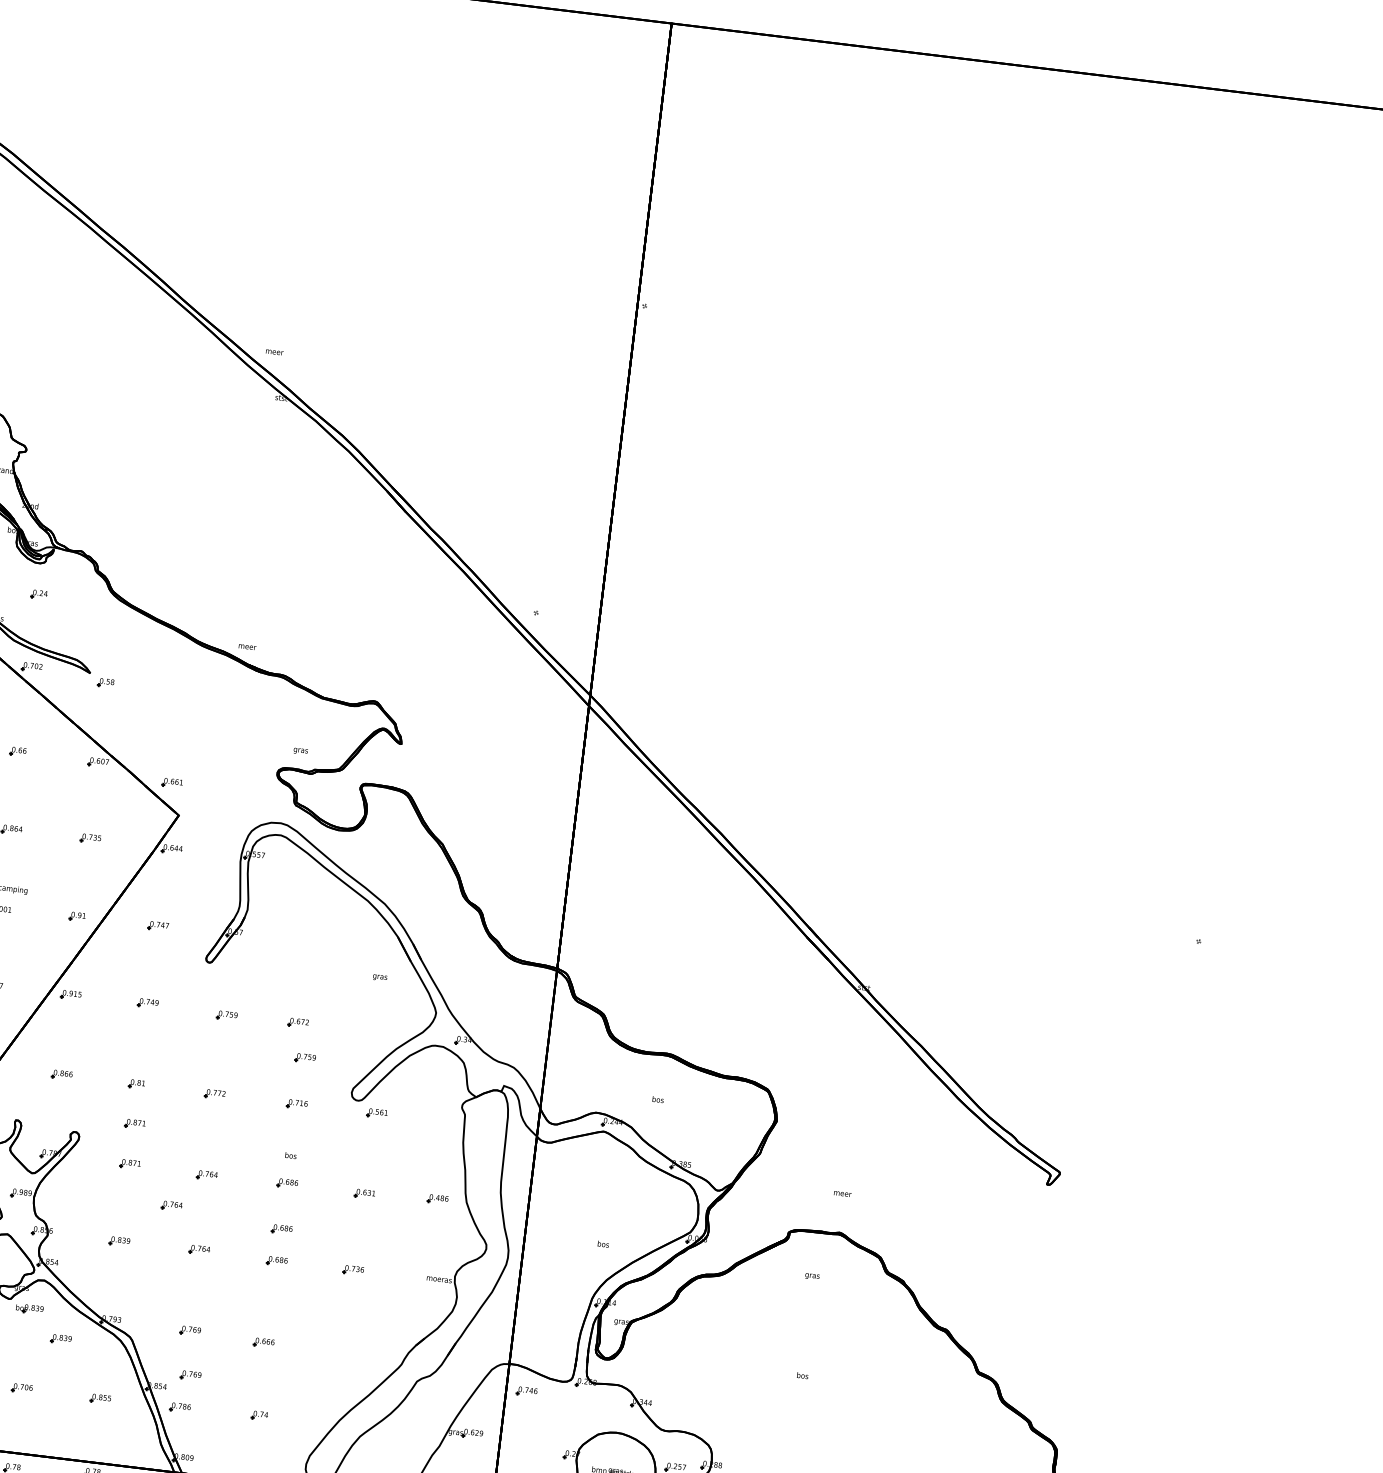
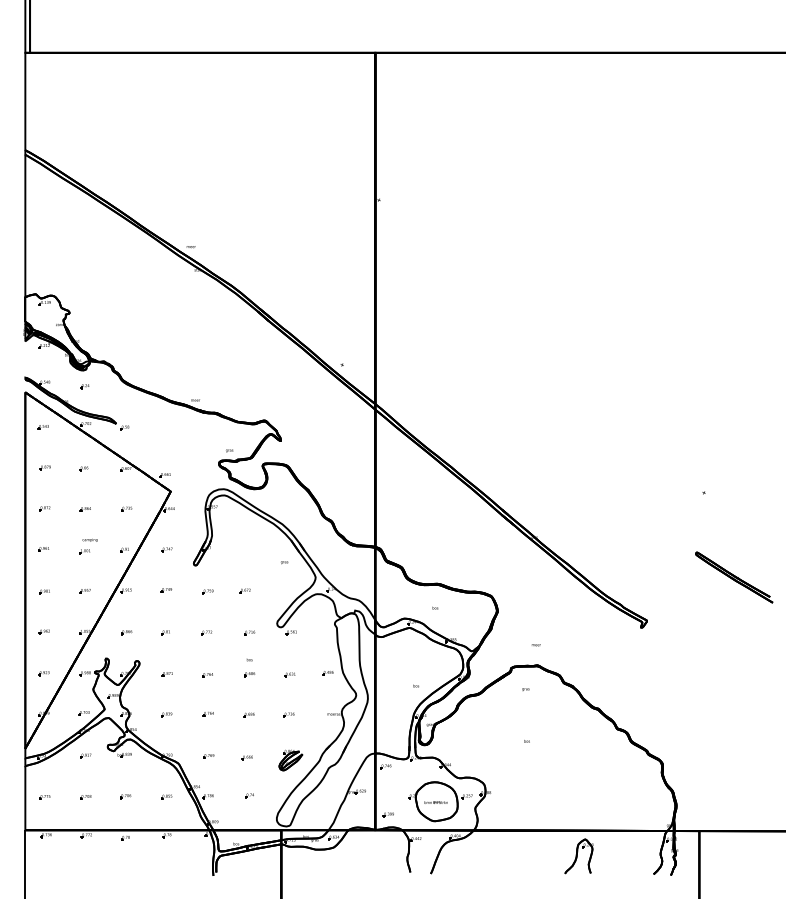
part: (304, 1057) -> (250, 608), removed
part: (1237, 1110) -> (734, 577), added
part: (133, 1124) -> (166, 653), removed
part: (169, 1206) -> (190, 693), removed
part: (281, 1229) -> (249, 698), removed
part: (60, 1338) -> (142, 768), removed
part: (345, 1357) -> (290, 760), added
part: (190, 1375) -> (211, 779), removed

